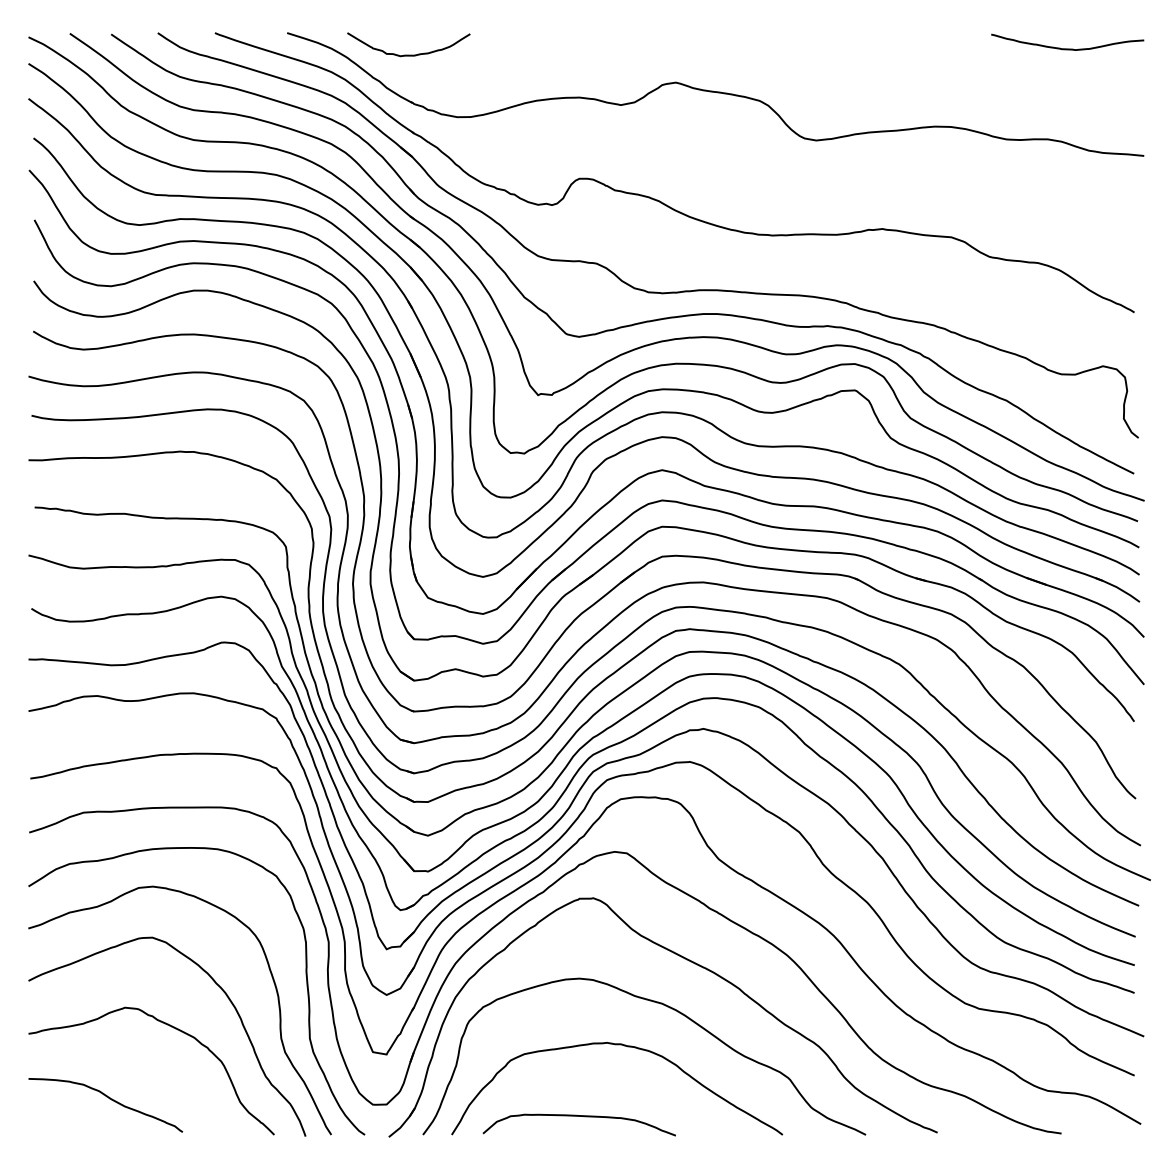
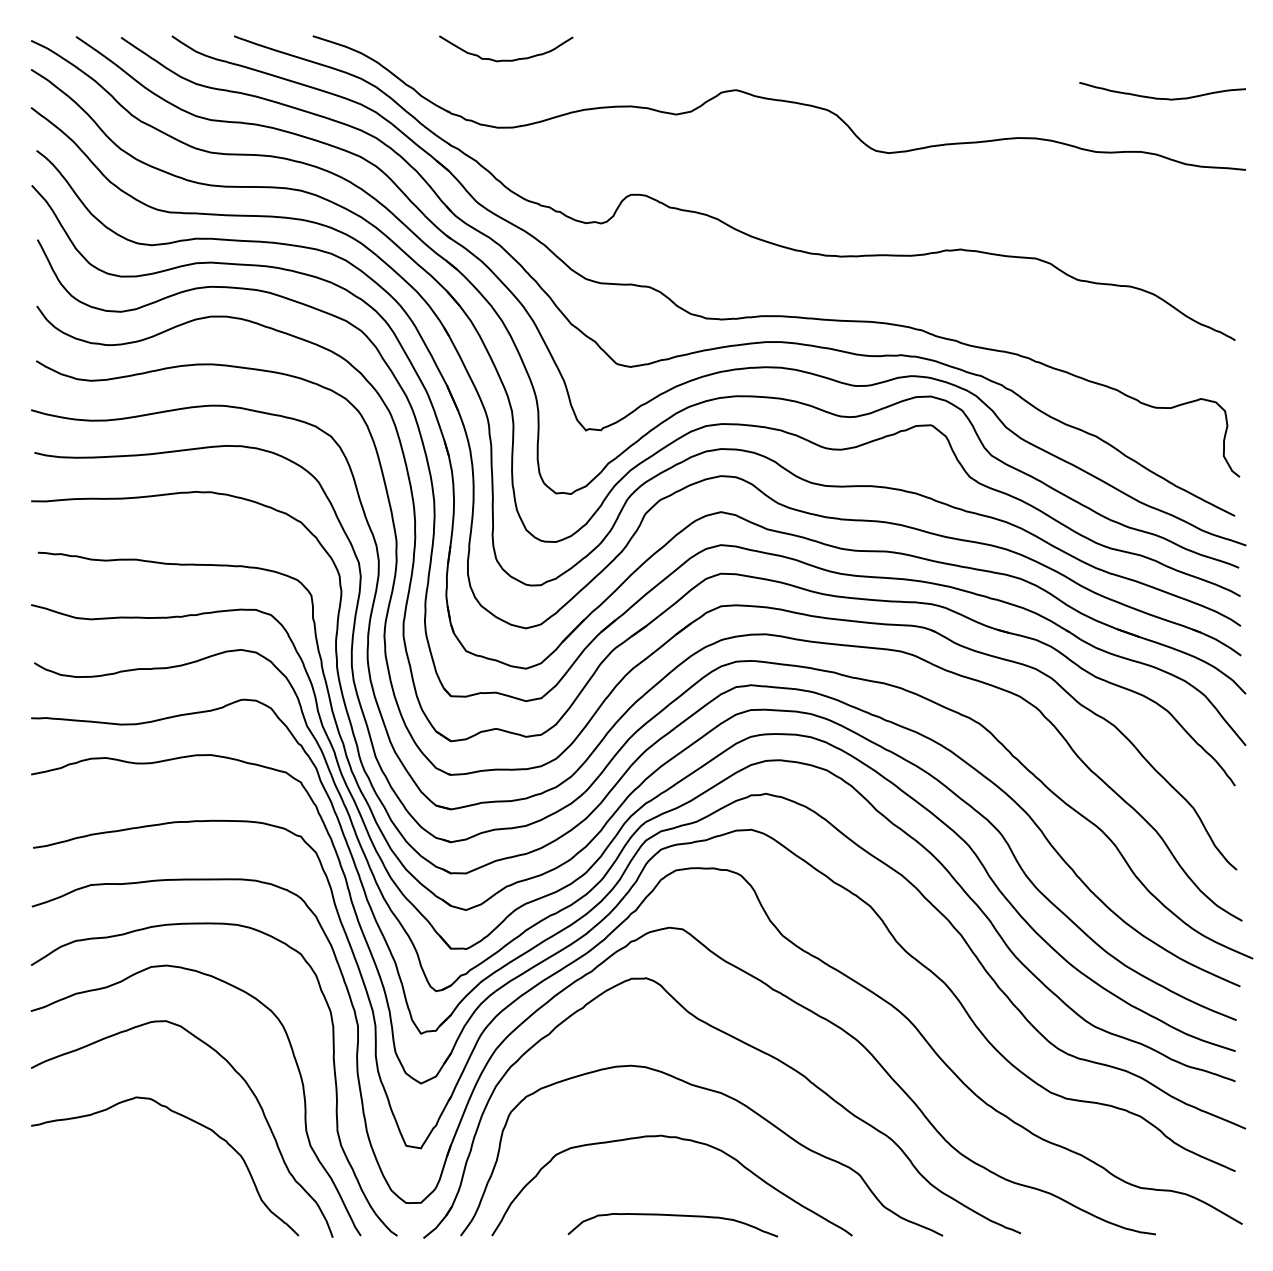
curve: (1064, 48) -> (1159, 97), moved
curve: (409, 54) -> (506, 59), moved
curve: (108, 1098) -> (118, 1196), removed
curve: (578, 1117) -> (672, 1216), moved

